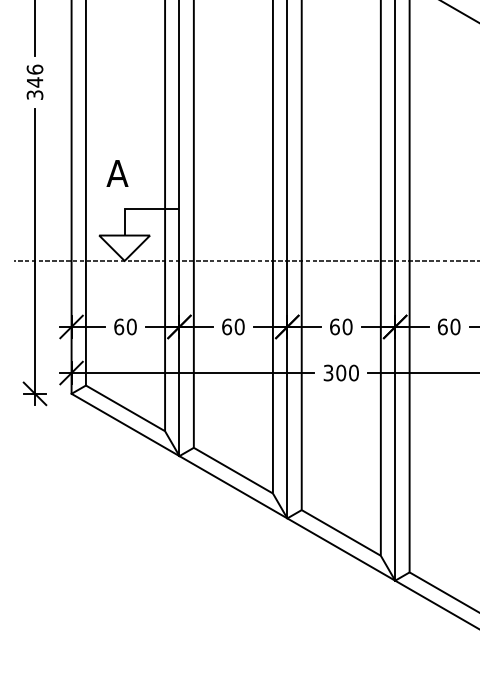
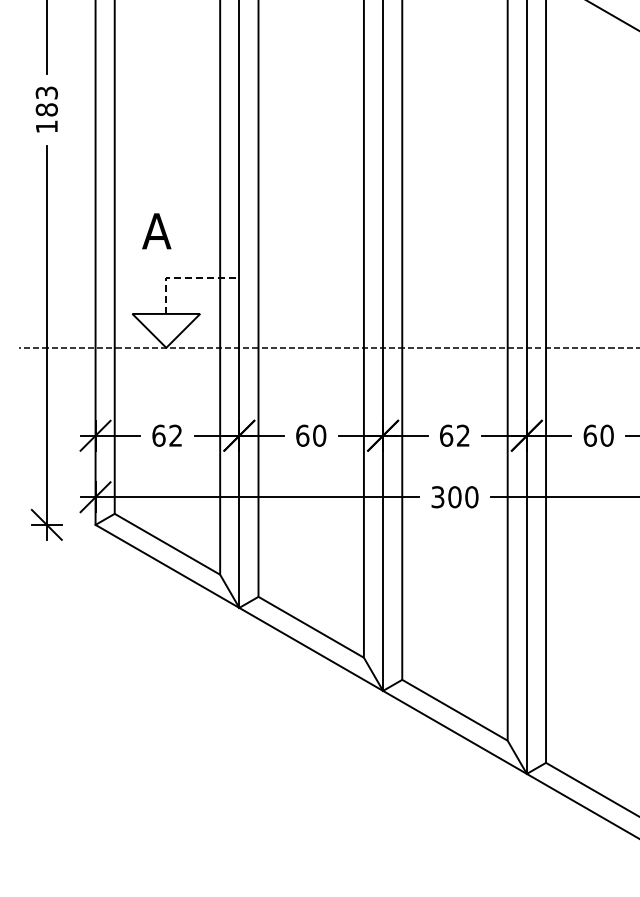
text: (34, 82) -> (46, 109), 346 -> 183
line: (138, 208) -> (184, 278), solid -> dashed
text: (131, 326) -> (175, 435), 60 -> 62
text: (347, 326) -> (463, 435), 60 -> 62

